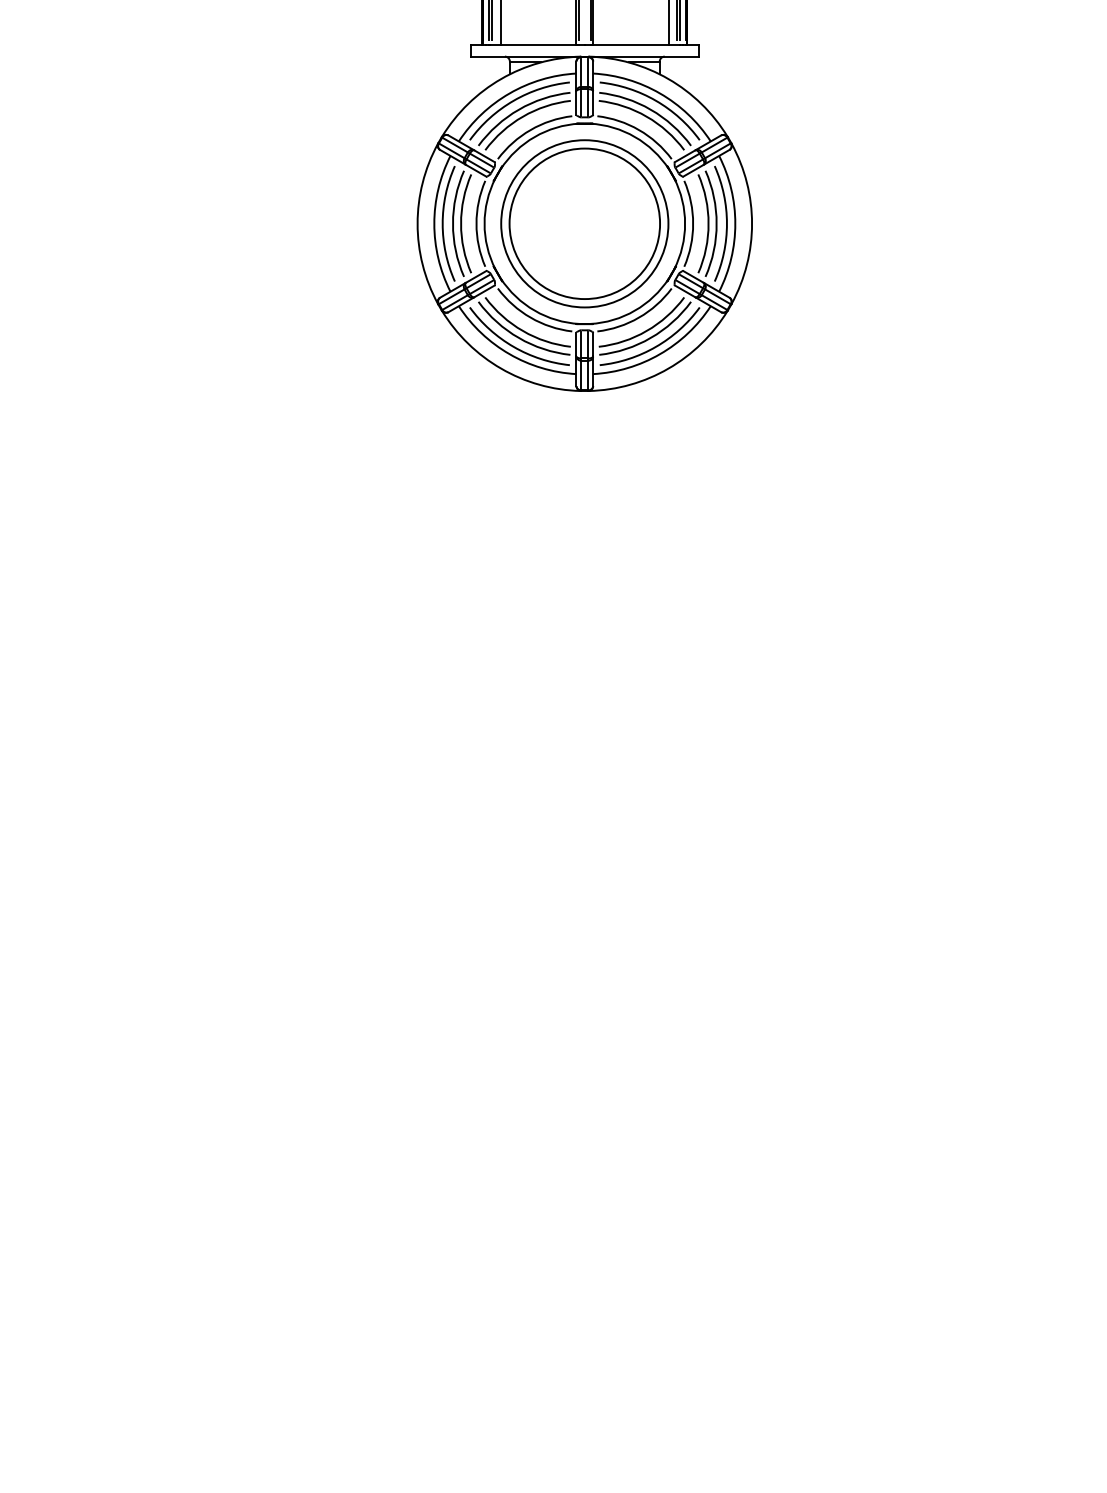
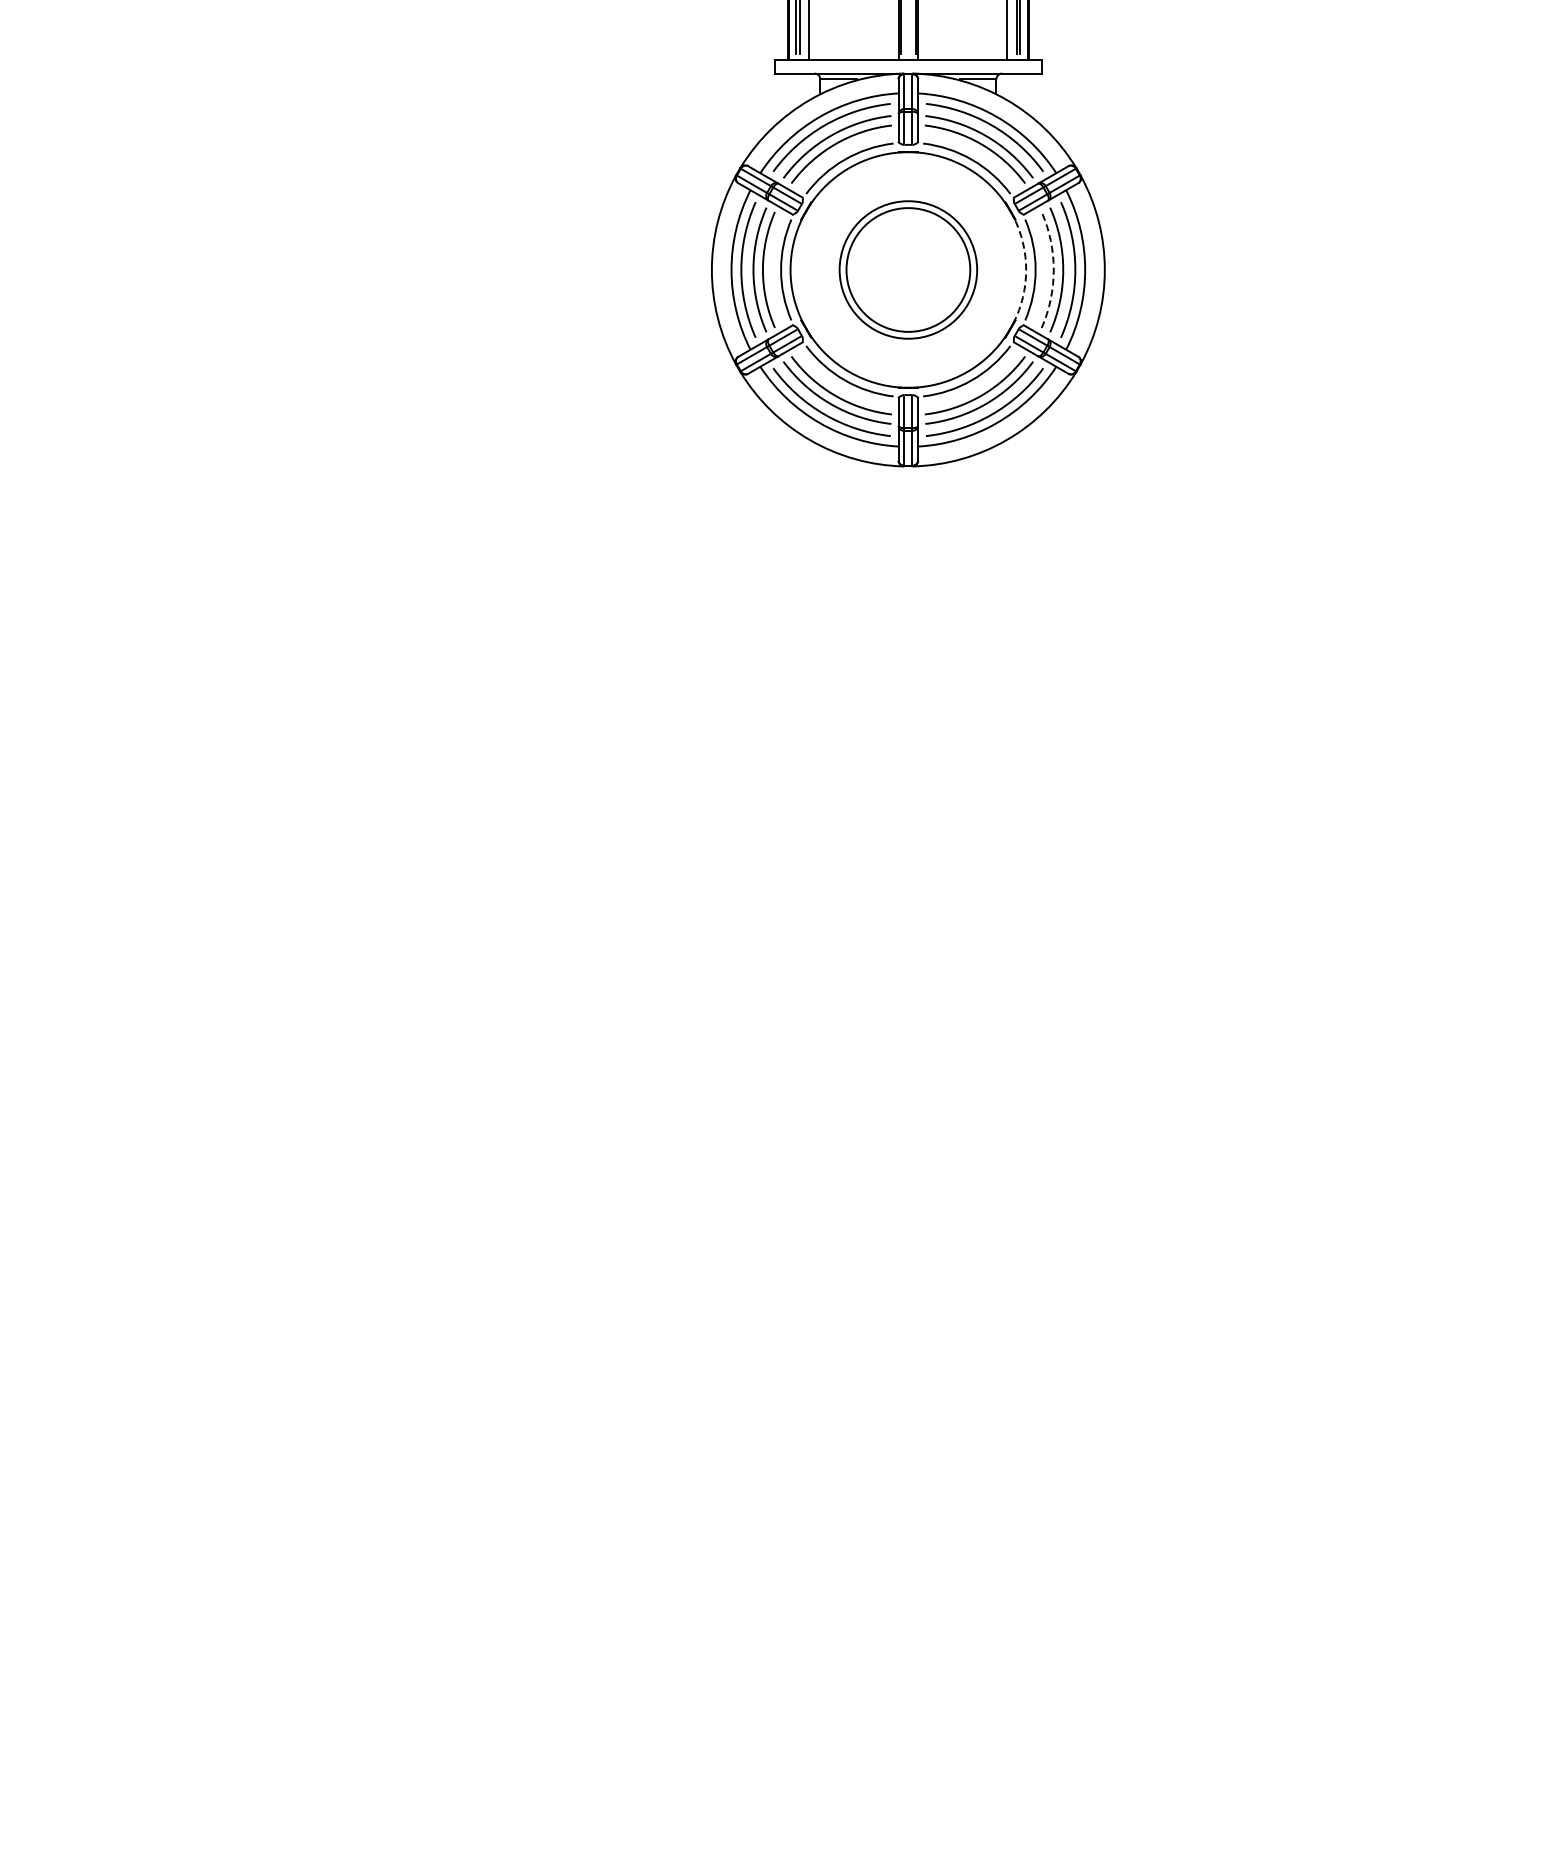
part: (584, 223) -> (908, 269), size x0.7
arc: (685, 224) -> (1026, 270), solid -> dashed
arc: (708, 224) -> (1053, 270), solid -> dashed

